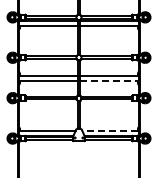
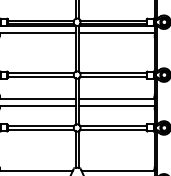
line: (109, 81) -> (117, 106), dashed -> solid
line: (110, 130) -> (118, 170), dashed -> solid

